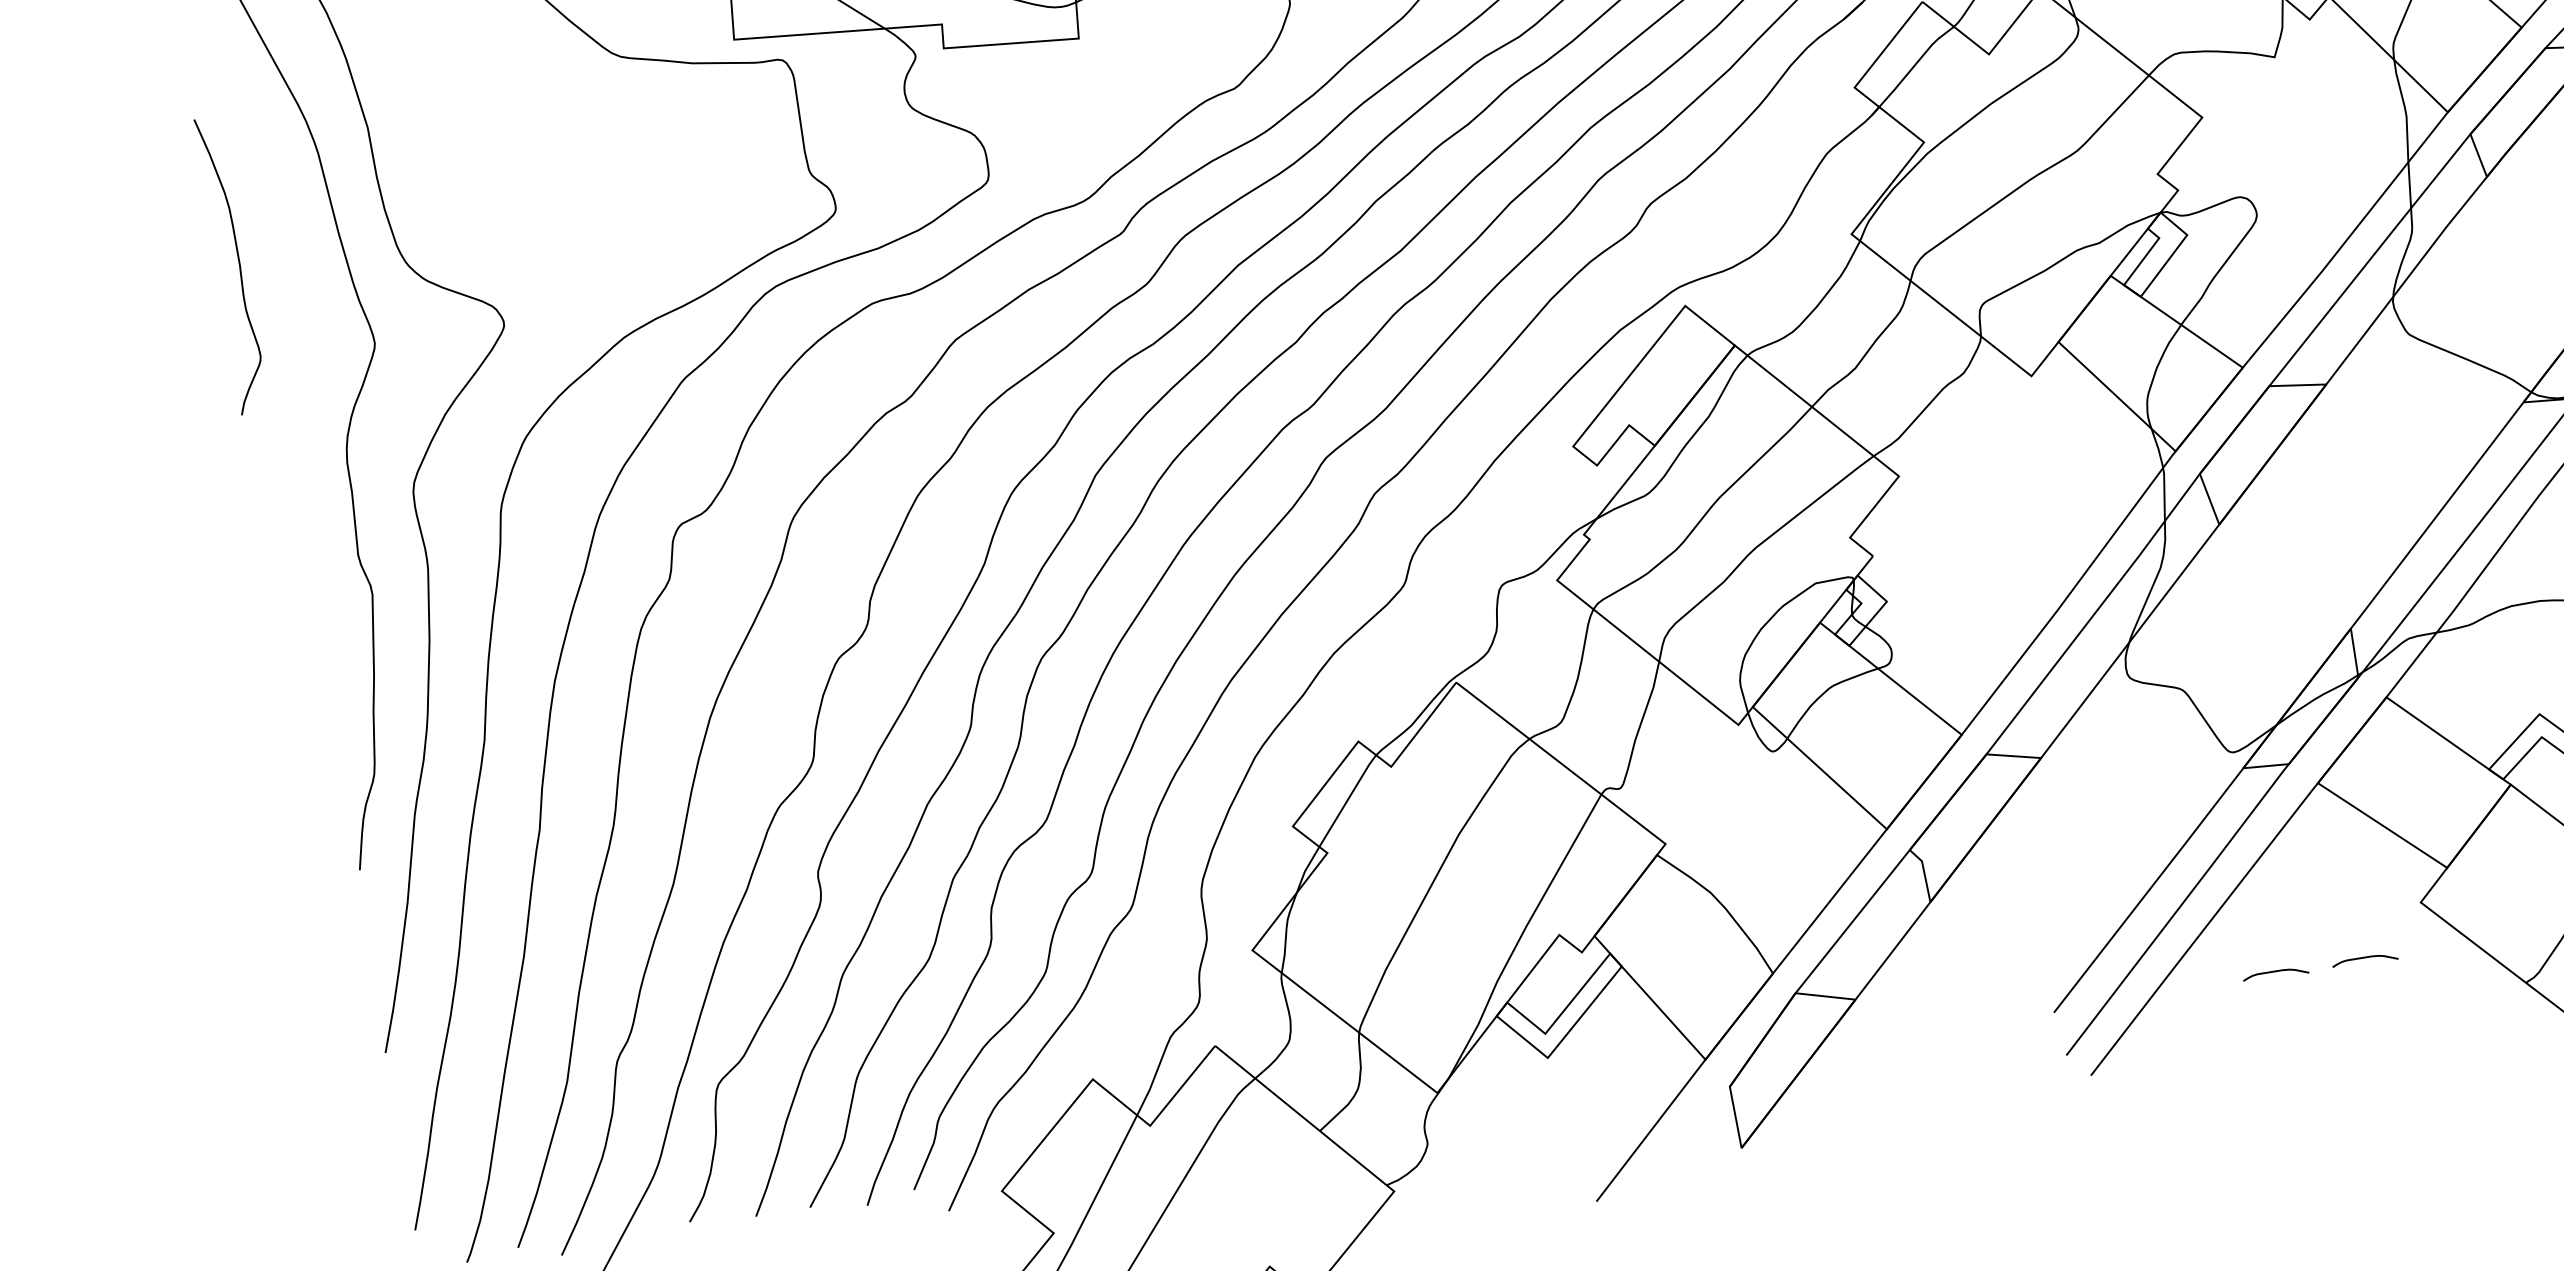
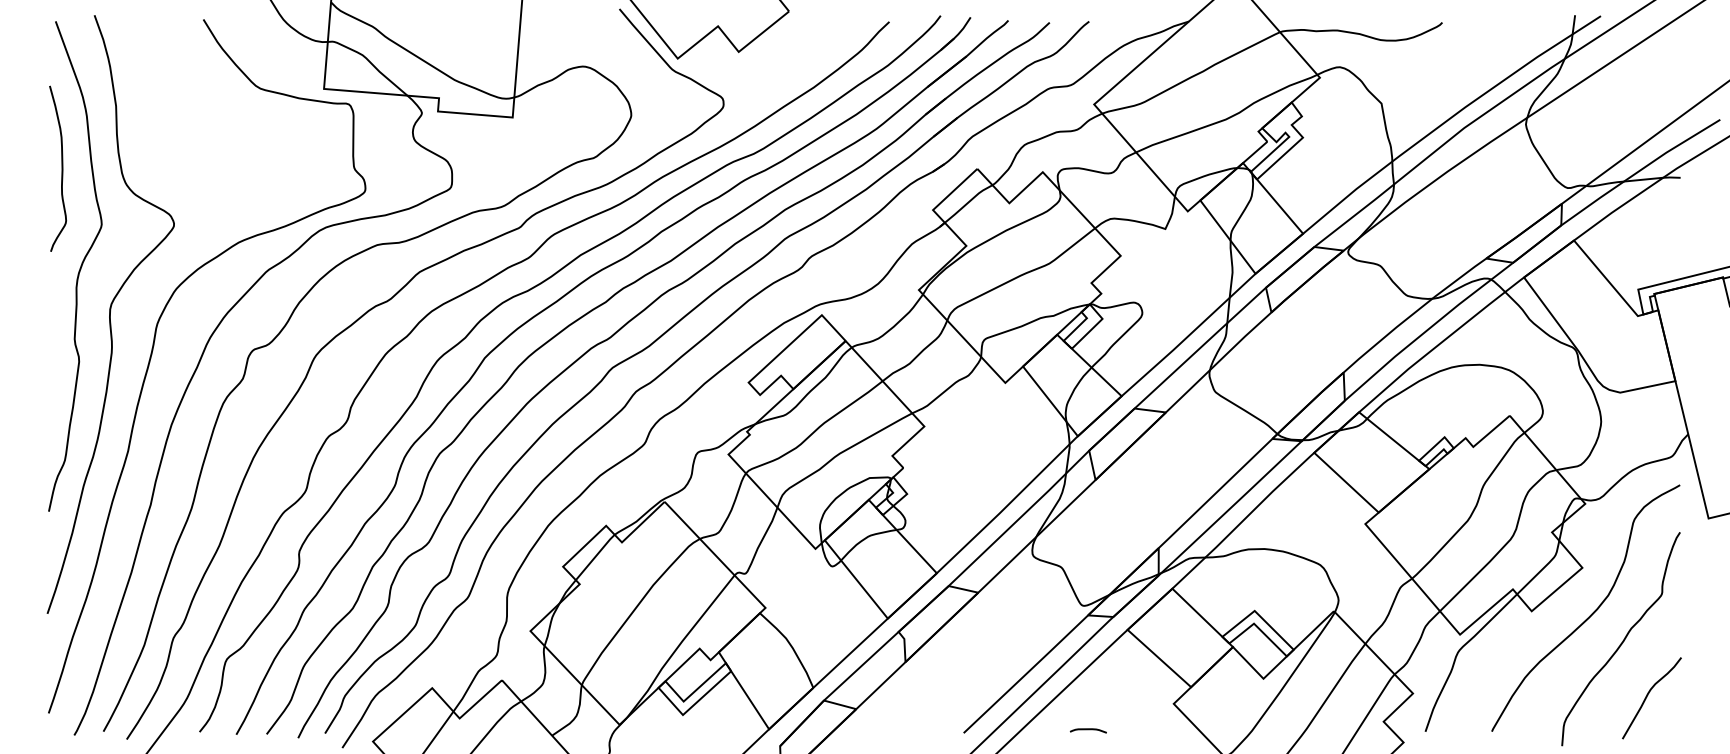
curve: (237, 263) -> (61, 168), moved
curve: (2363, 960) -> (1137, 730), removed

